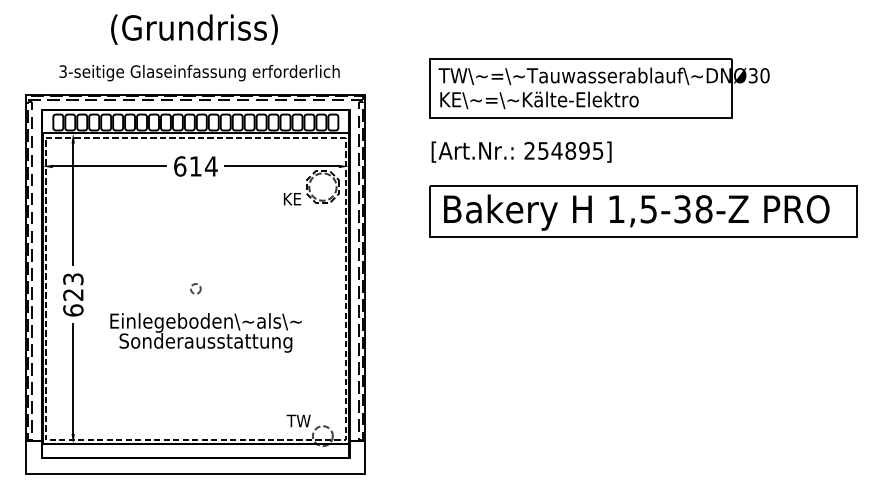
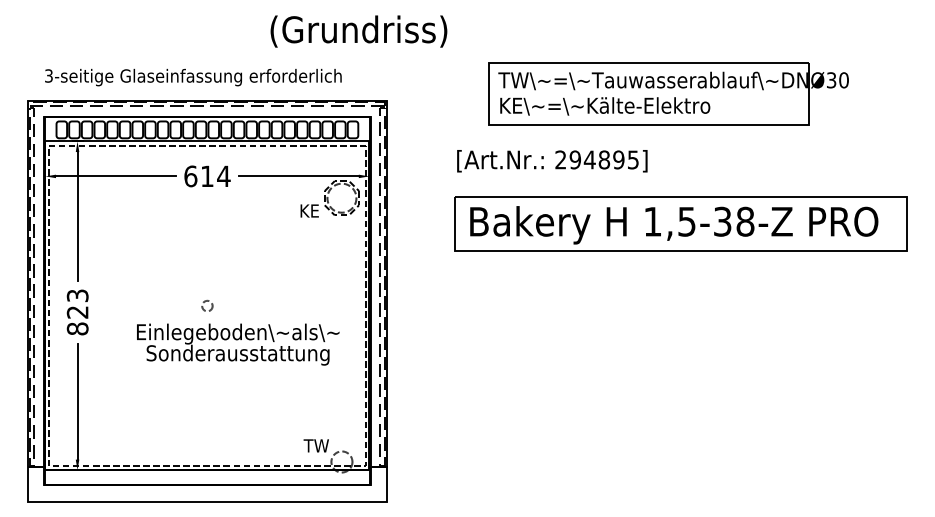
text: (194, 29) -> (358, 31), moved
text: (199, 73) -> (193, 77), moved
part: (599, 88) -> (668, 93), moved
text: (542, 150) -> (574, 159), 254895] -> 294895]
text: (73, 310) -> (77, 328), 623 -> 823
text: (206, 332) -> (238, 344), moved

